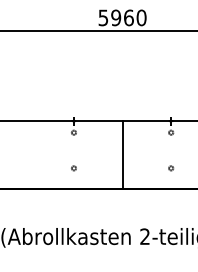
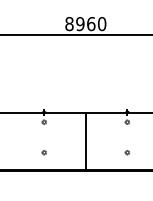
text: (103, 17) -> (69, 23), 5960 -> 8960

